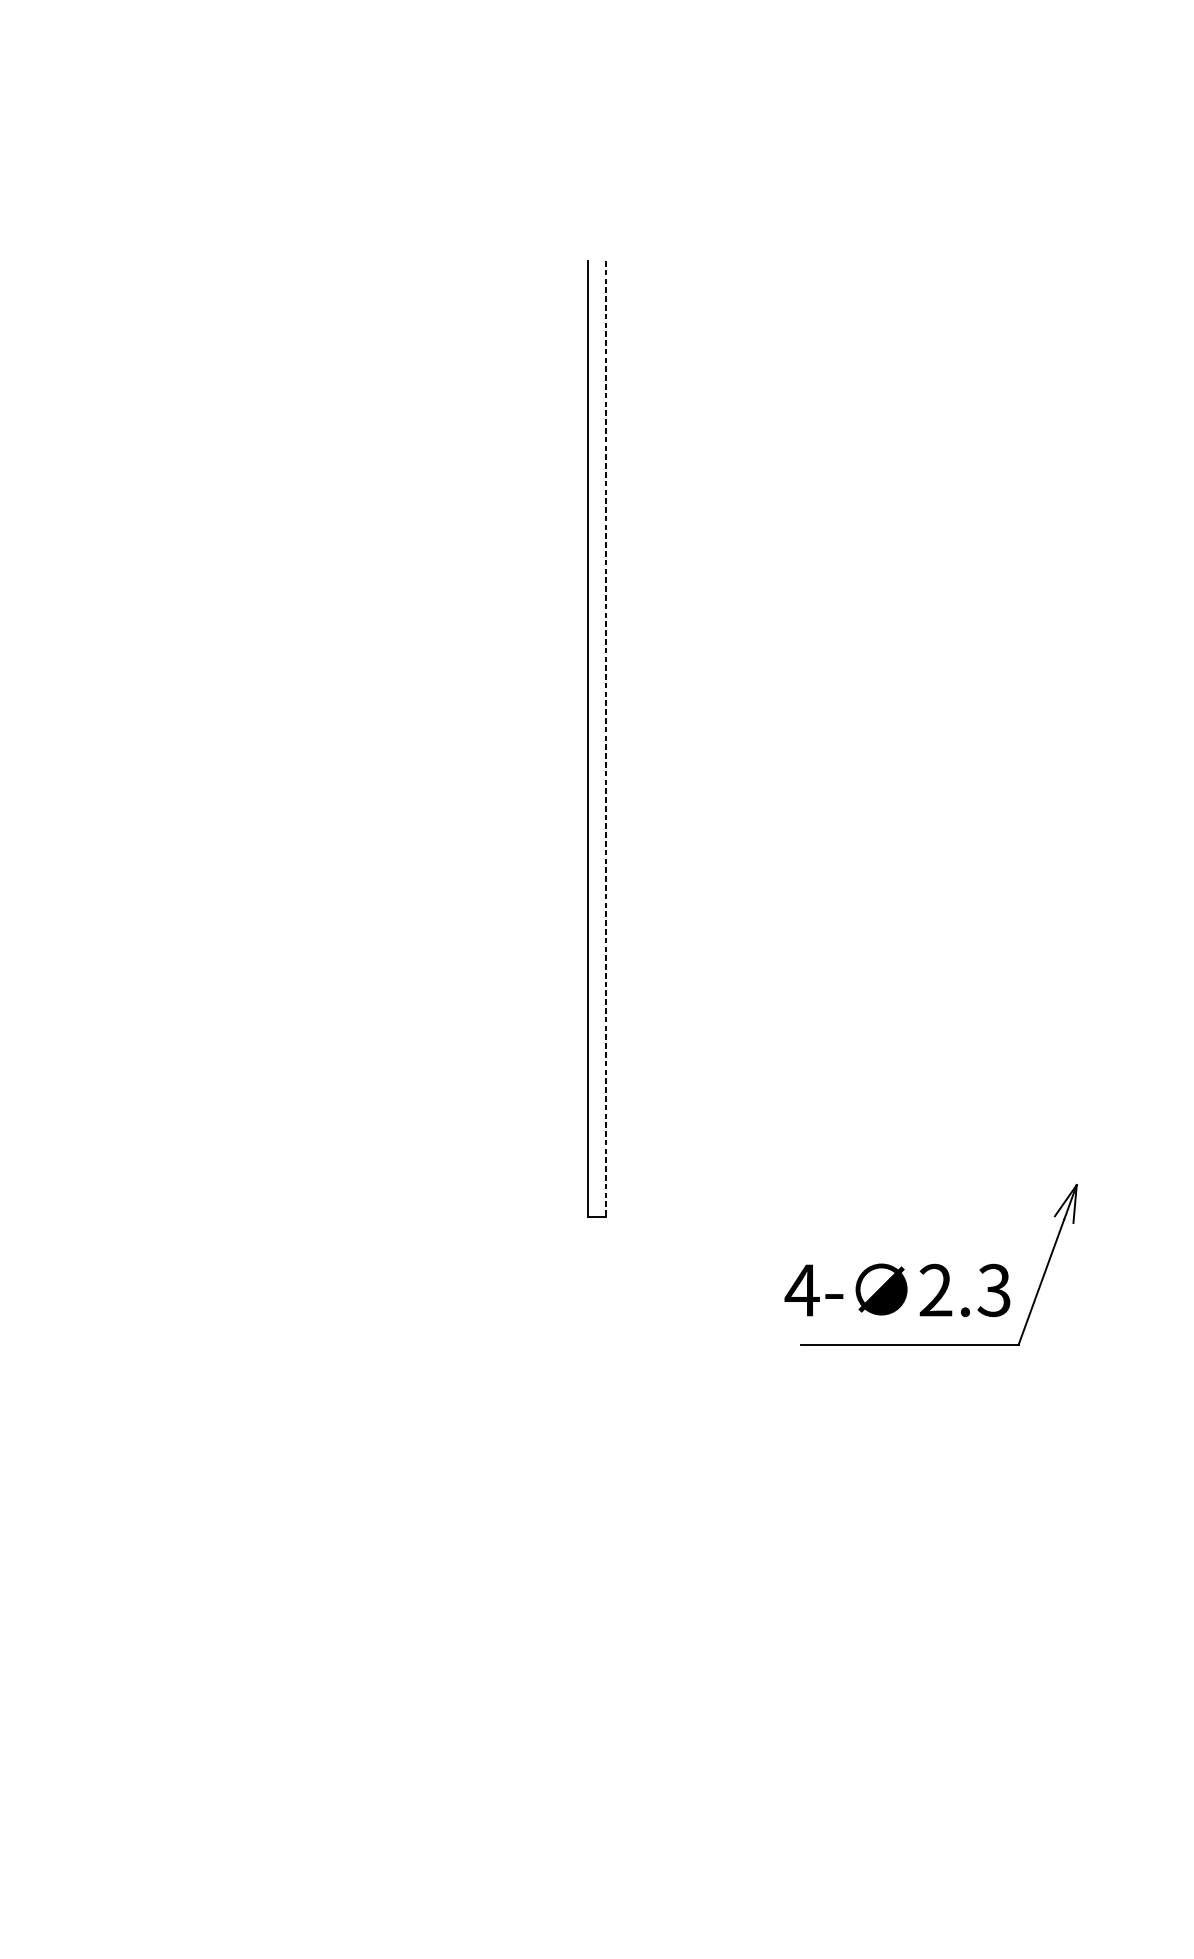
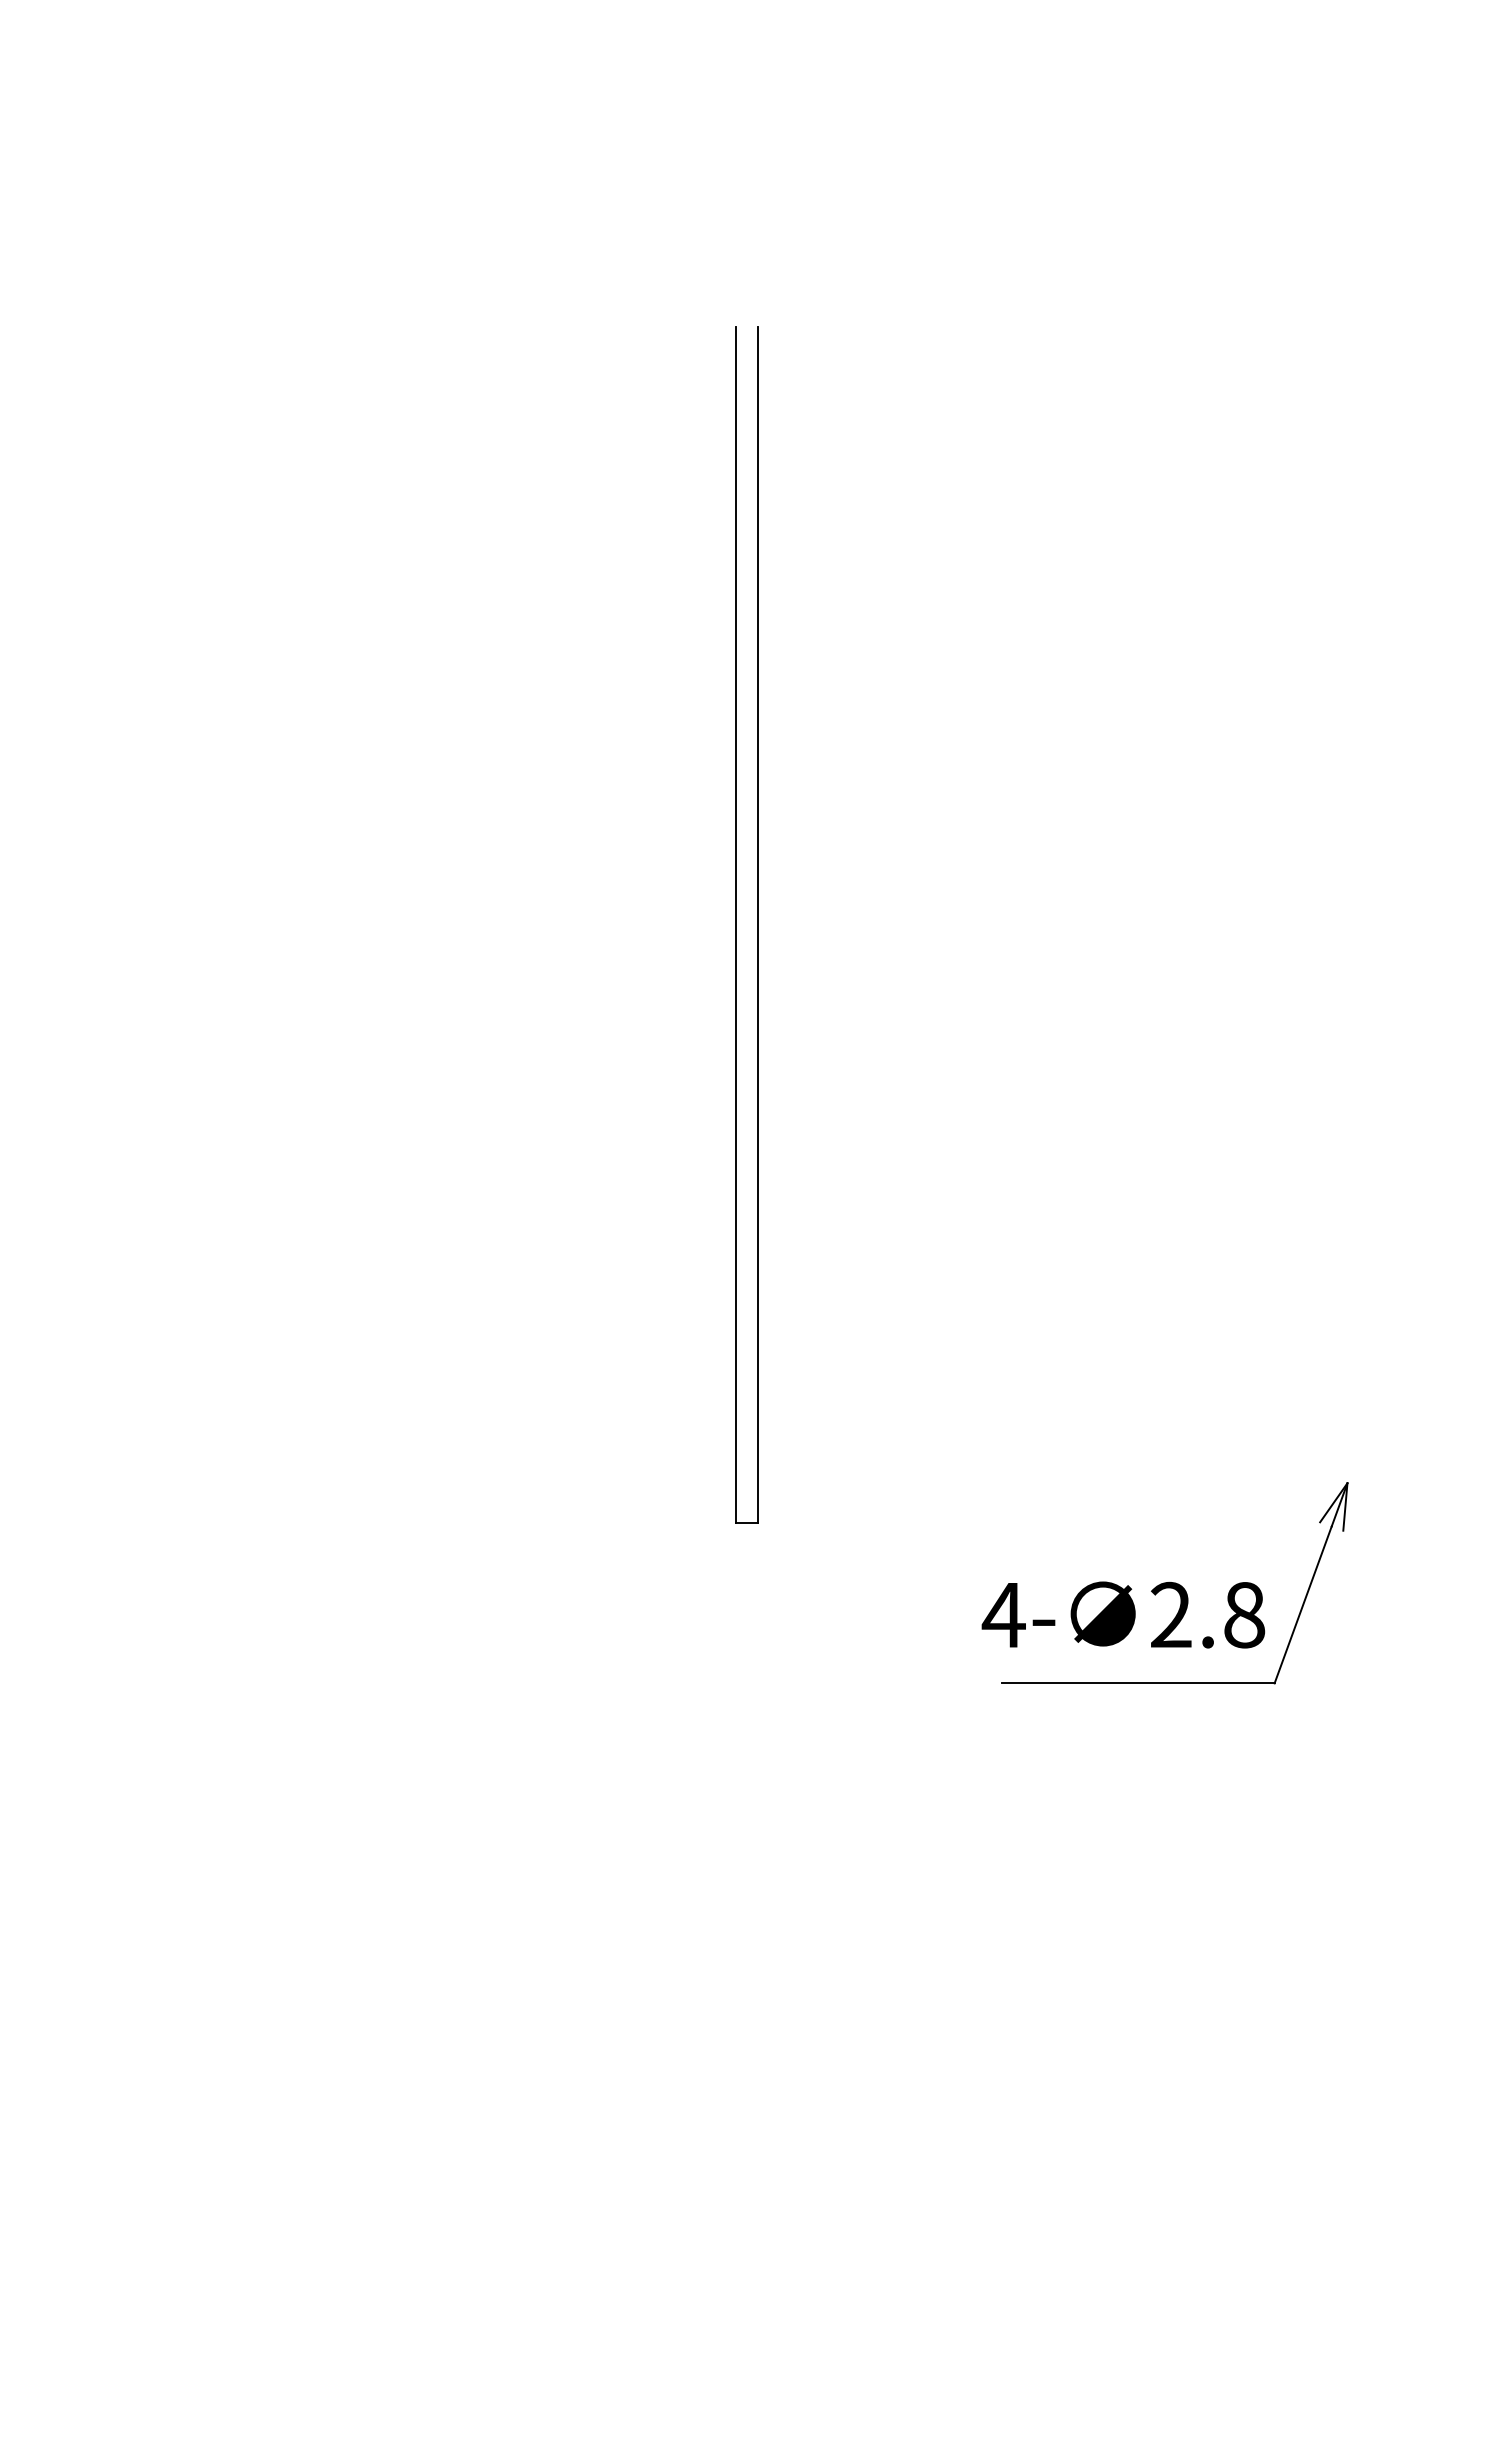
line: (606, 739) -> (758, 925), dashed -> solid
text: (994, 1289) -> (1244, 1614), 2.3 -> 2.8

